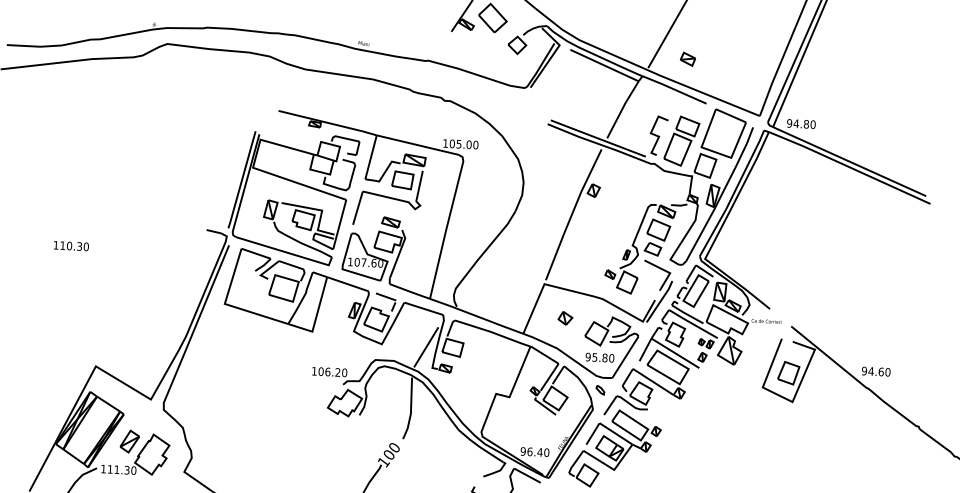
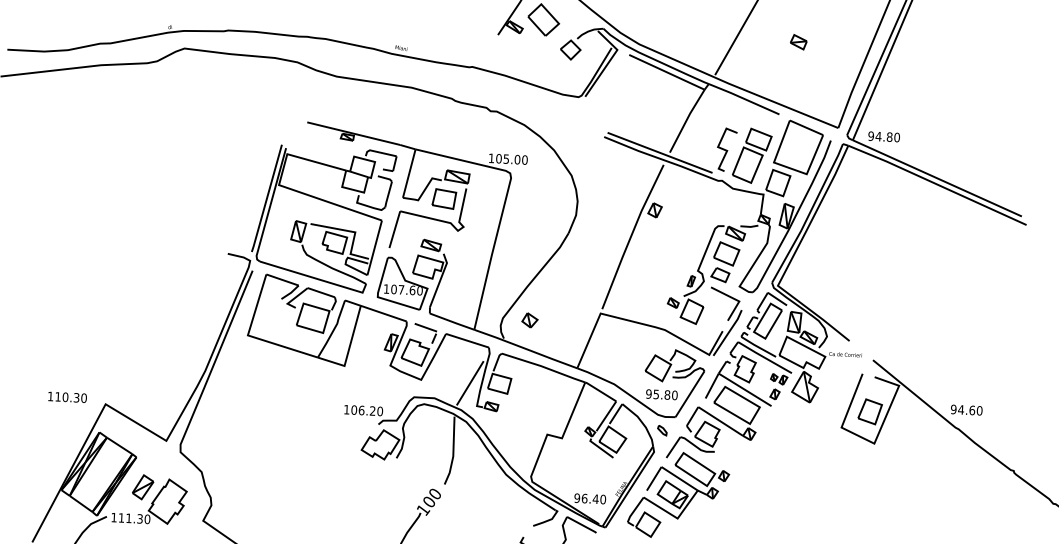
part: (687, 58) -> (798, 41), moved
text: (71, 246) -> (67, 397), moved
part: (565, 318) -> (530, 320), moved

